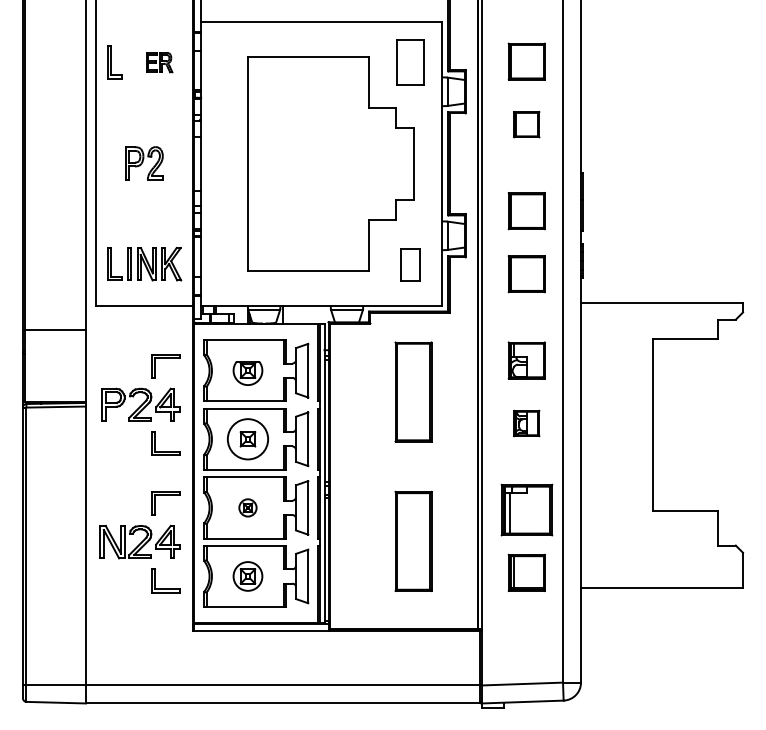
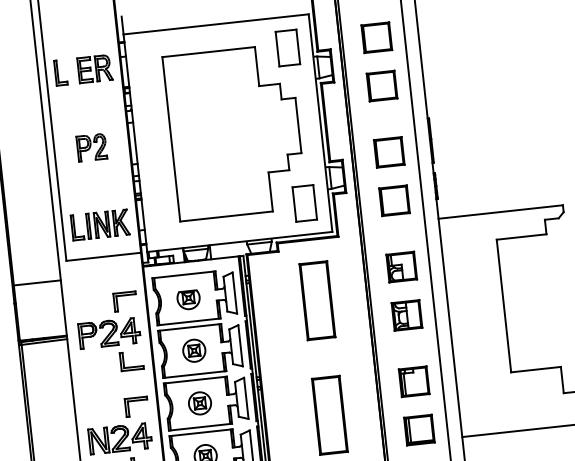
part: (159, 62) -> (94, 68), size x1.67
part: (526, 124) -> (381, 85), size x1.43
part: (410, 265) -> (304, 203), size x1.43
part: (526, 423) -> (406, 315), size x1.43
circle: (247, 438) -> (193, 350), size x0.71
part: (247, 507) -> (199, 403), size x1.67
part: (526, 509) -> (413, 381), size x0.71

